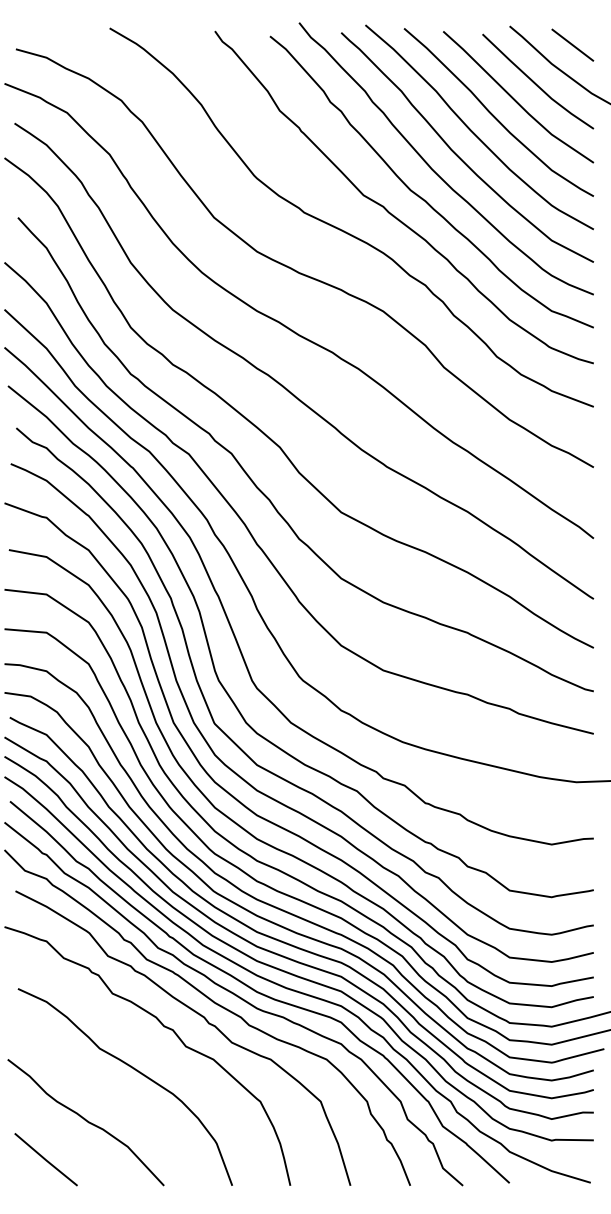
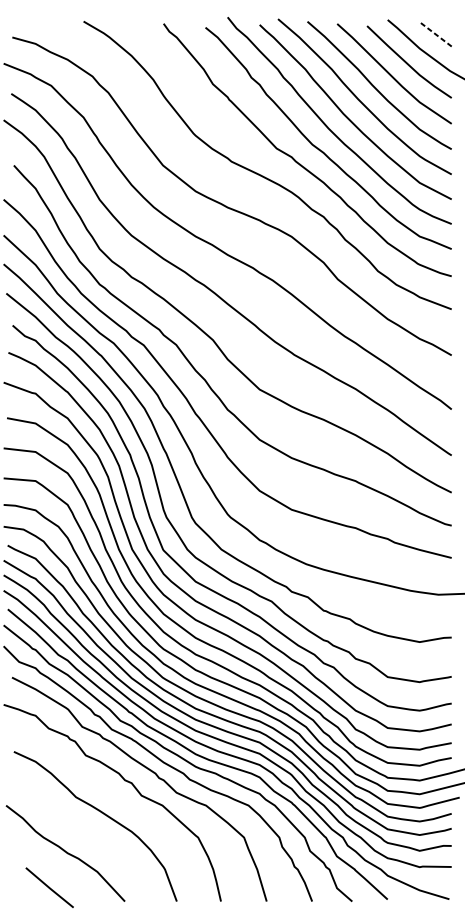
line: (572, 44) -> (435, 33), solid -> dashed
line: (45, 1159) -> (49, 887), moved

